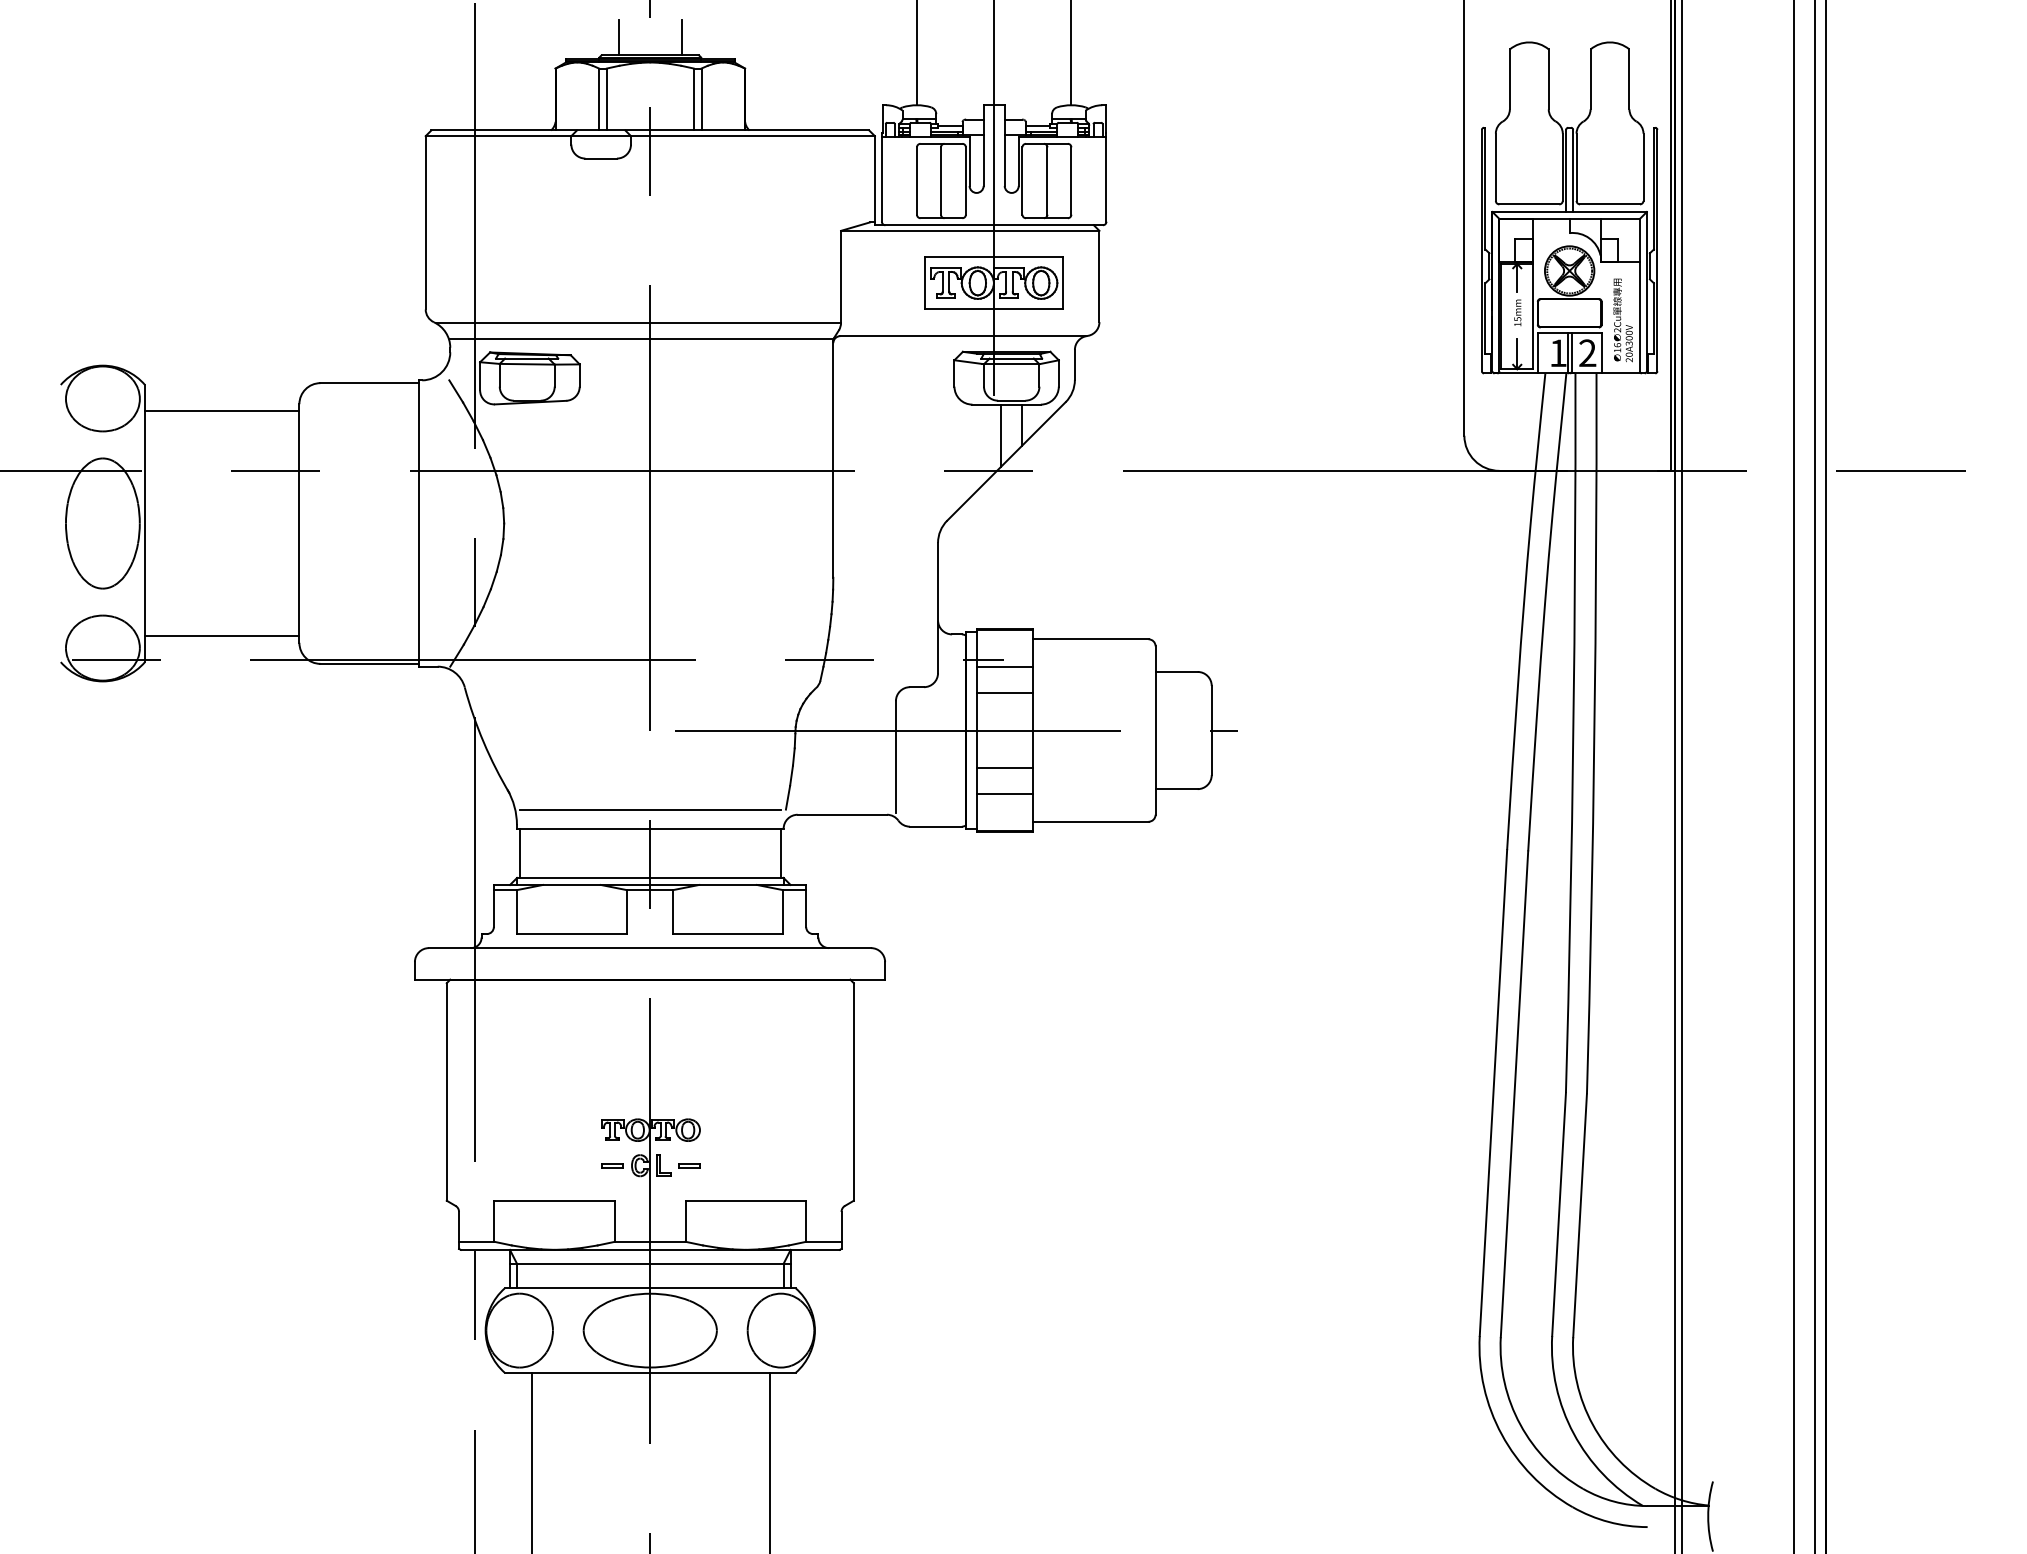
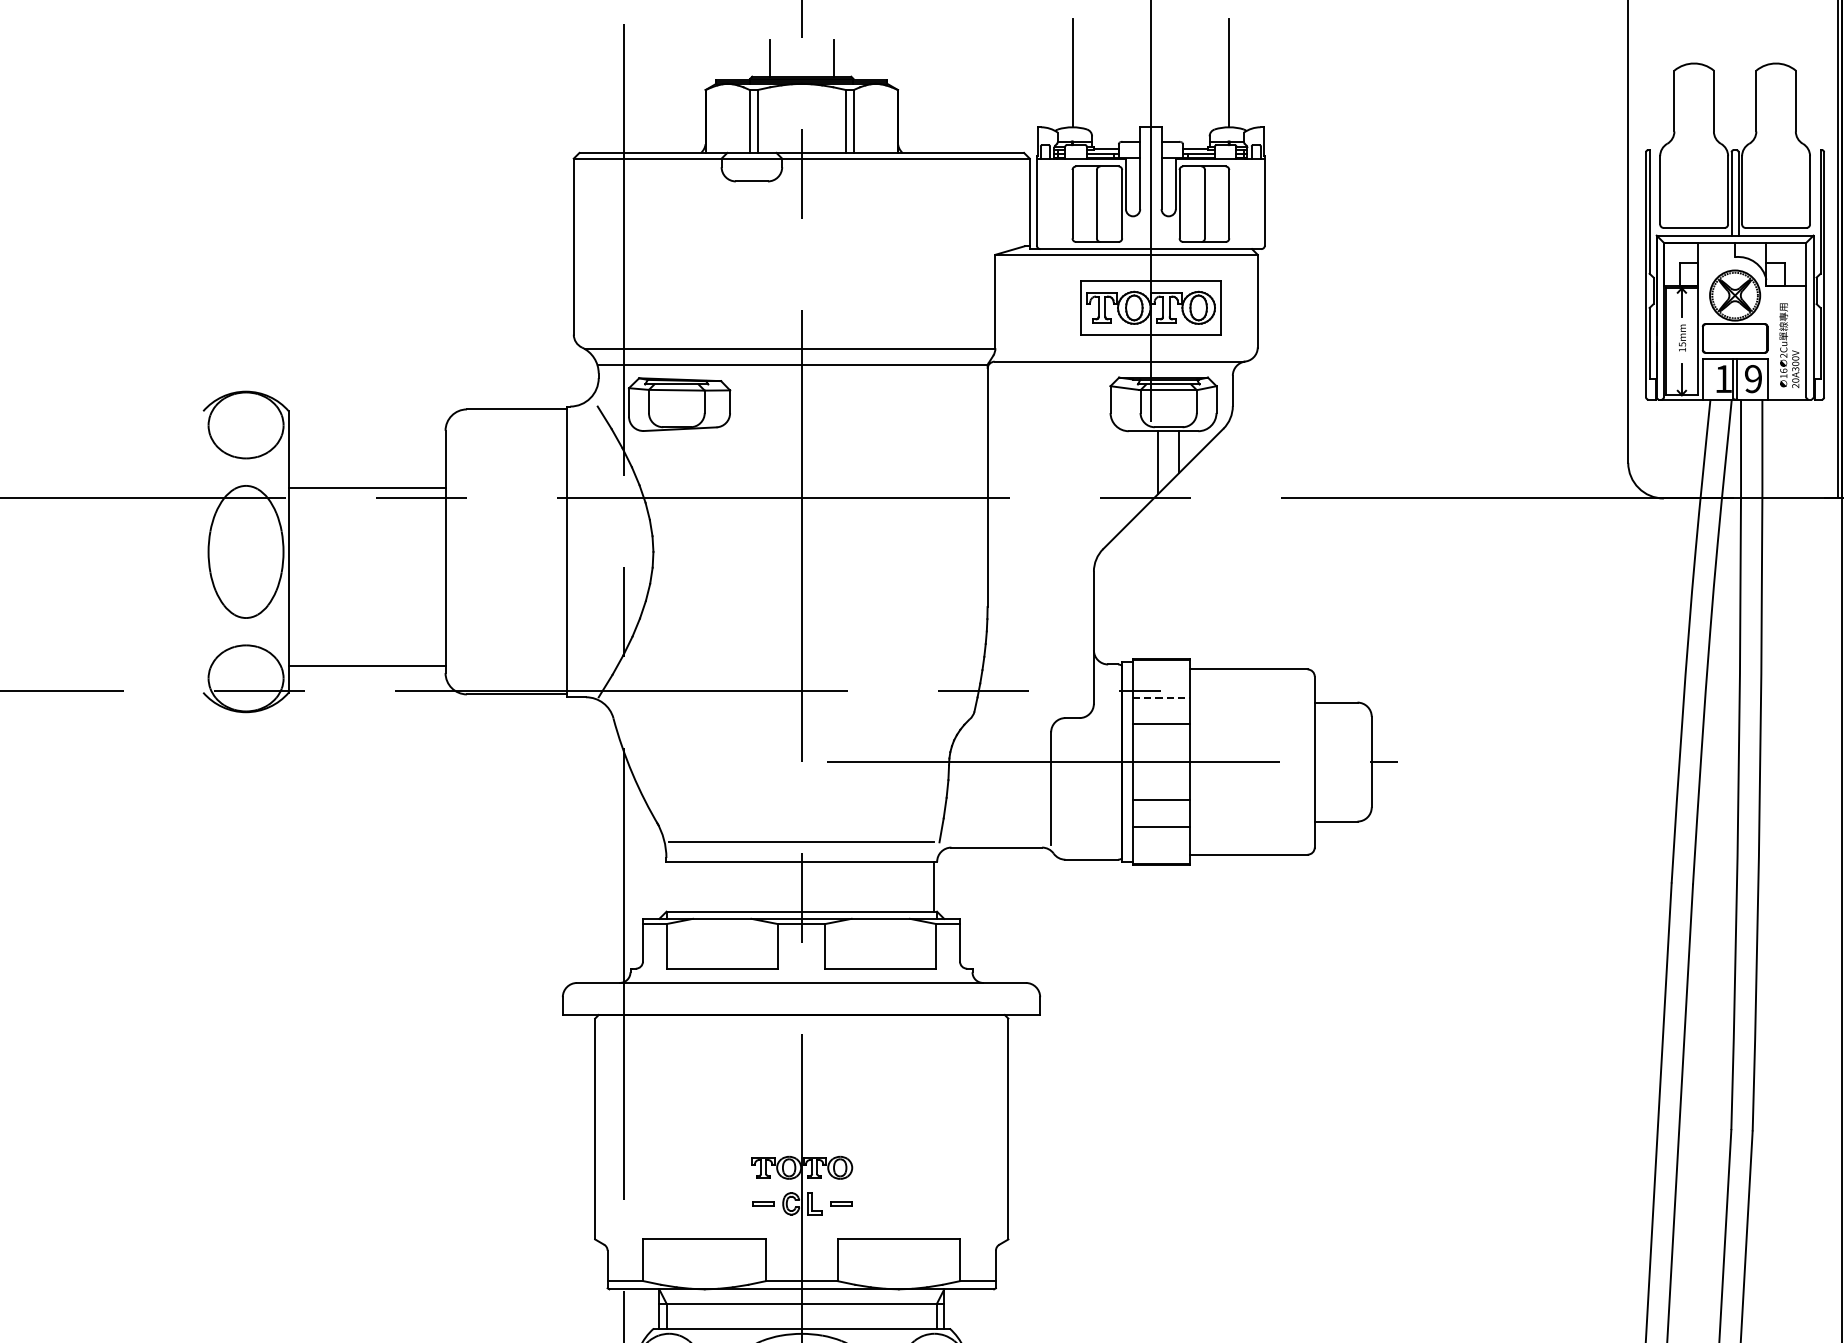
text: (1587, 353) -> (1753, 379), 2 -> 9
line: (222, 411) -> (367, 487), moved
line: (1005, 667) -> (1162, 698), solid -> dashed
line: (519, 852) -> (668, 885), removed

